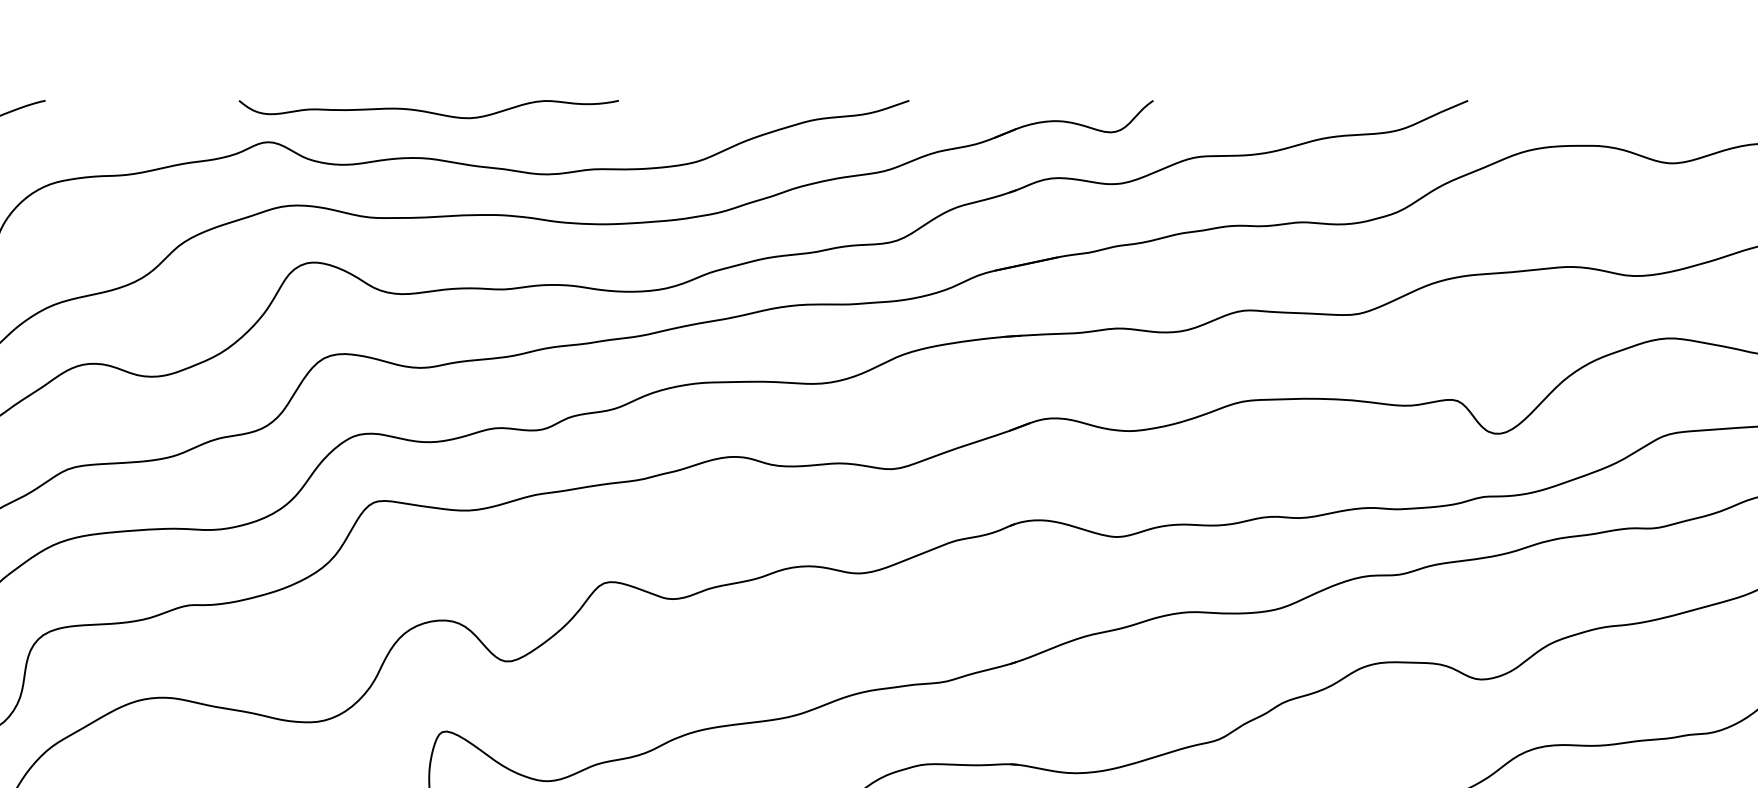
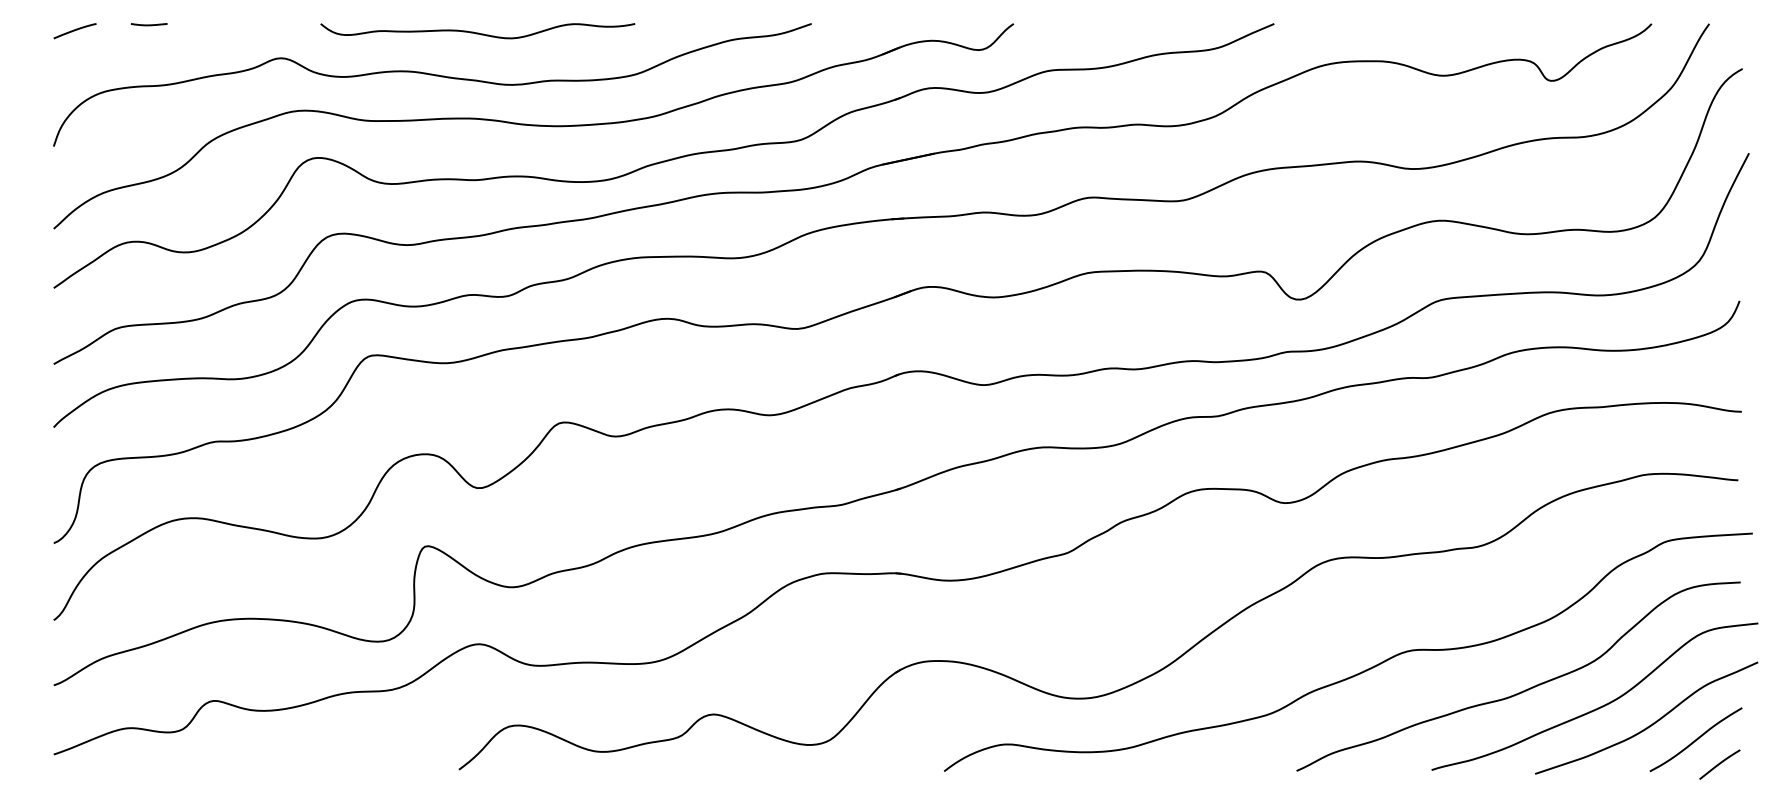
line: (108, 101) -> (148, 24), added
curve: (428, 111) -> (477, 32), moved

